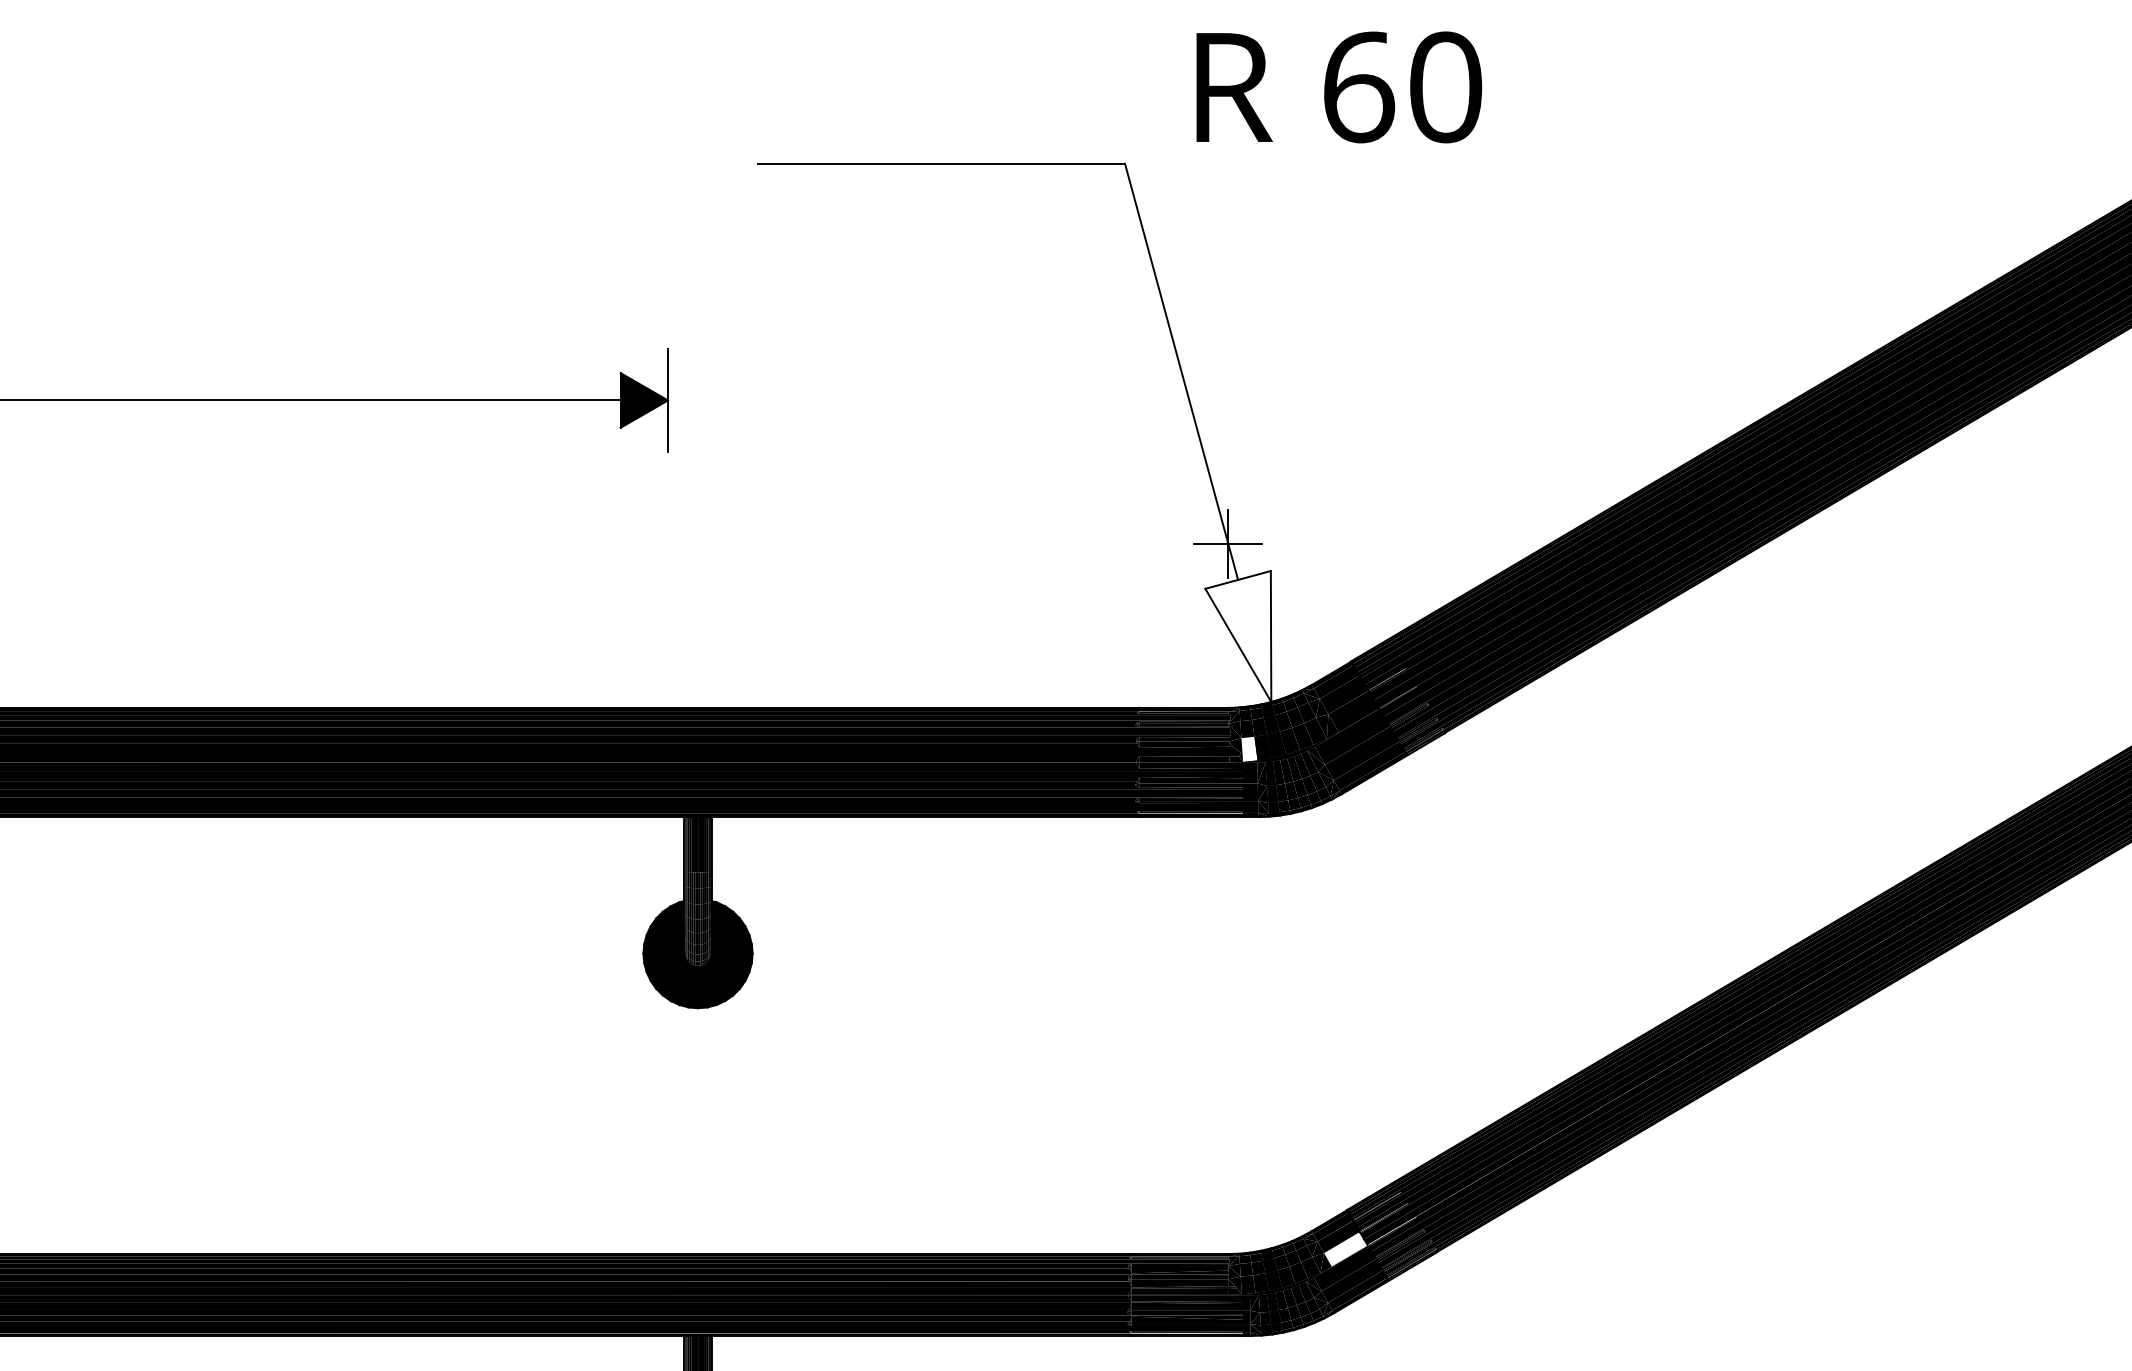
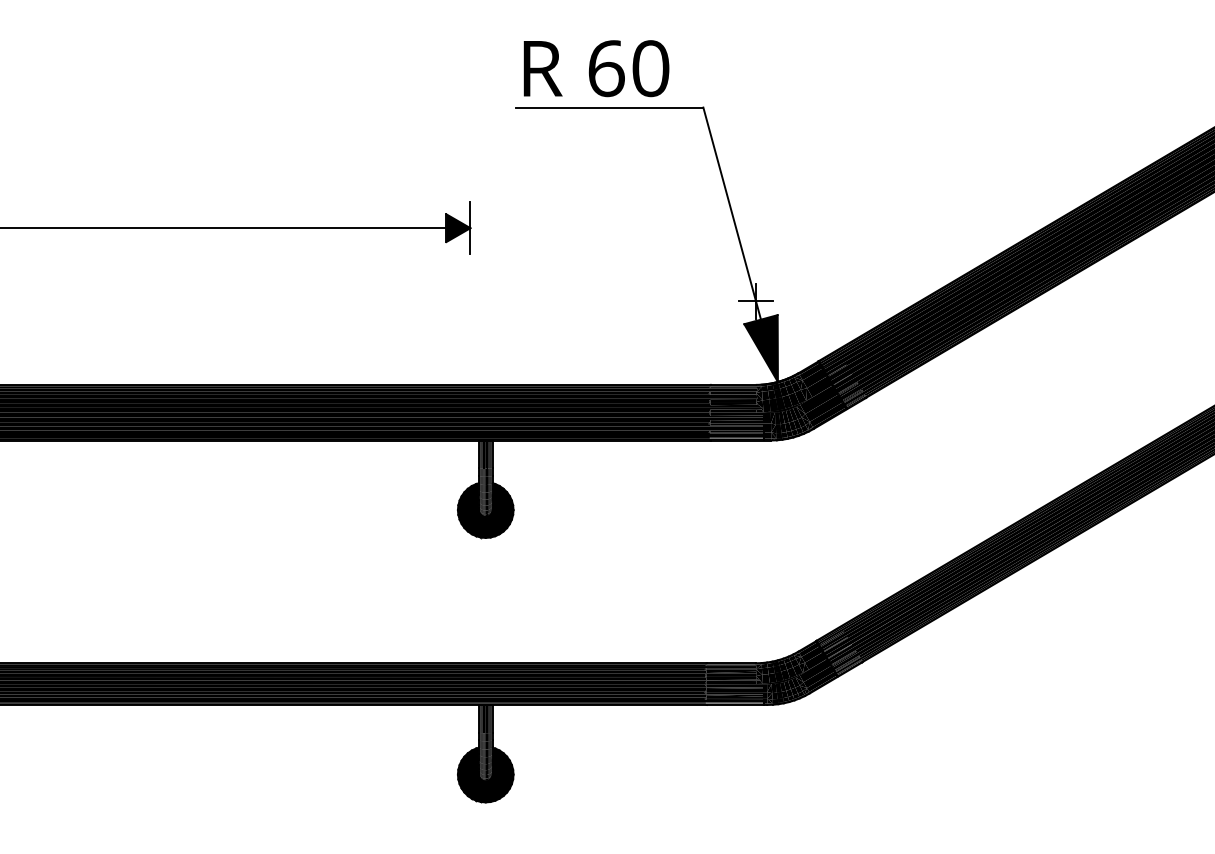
text: (1339, 87) -> (596, 68), moved
fill: (1237, 636) -> (760, 348), added
fill: (1248, 748) -> (766, 405), added
fill: (1368, 1234) -> (827, 653), added

